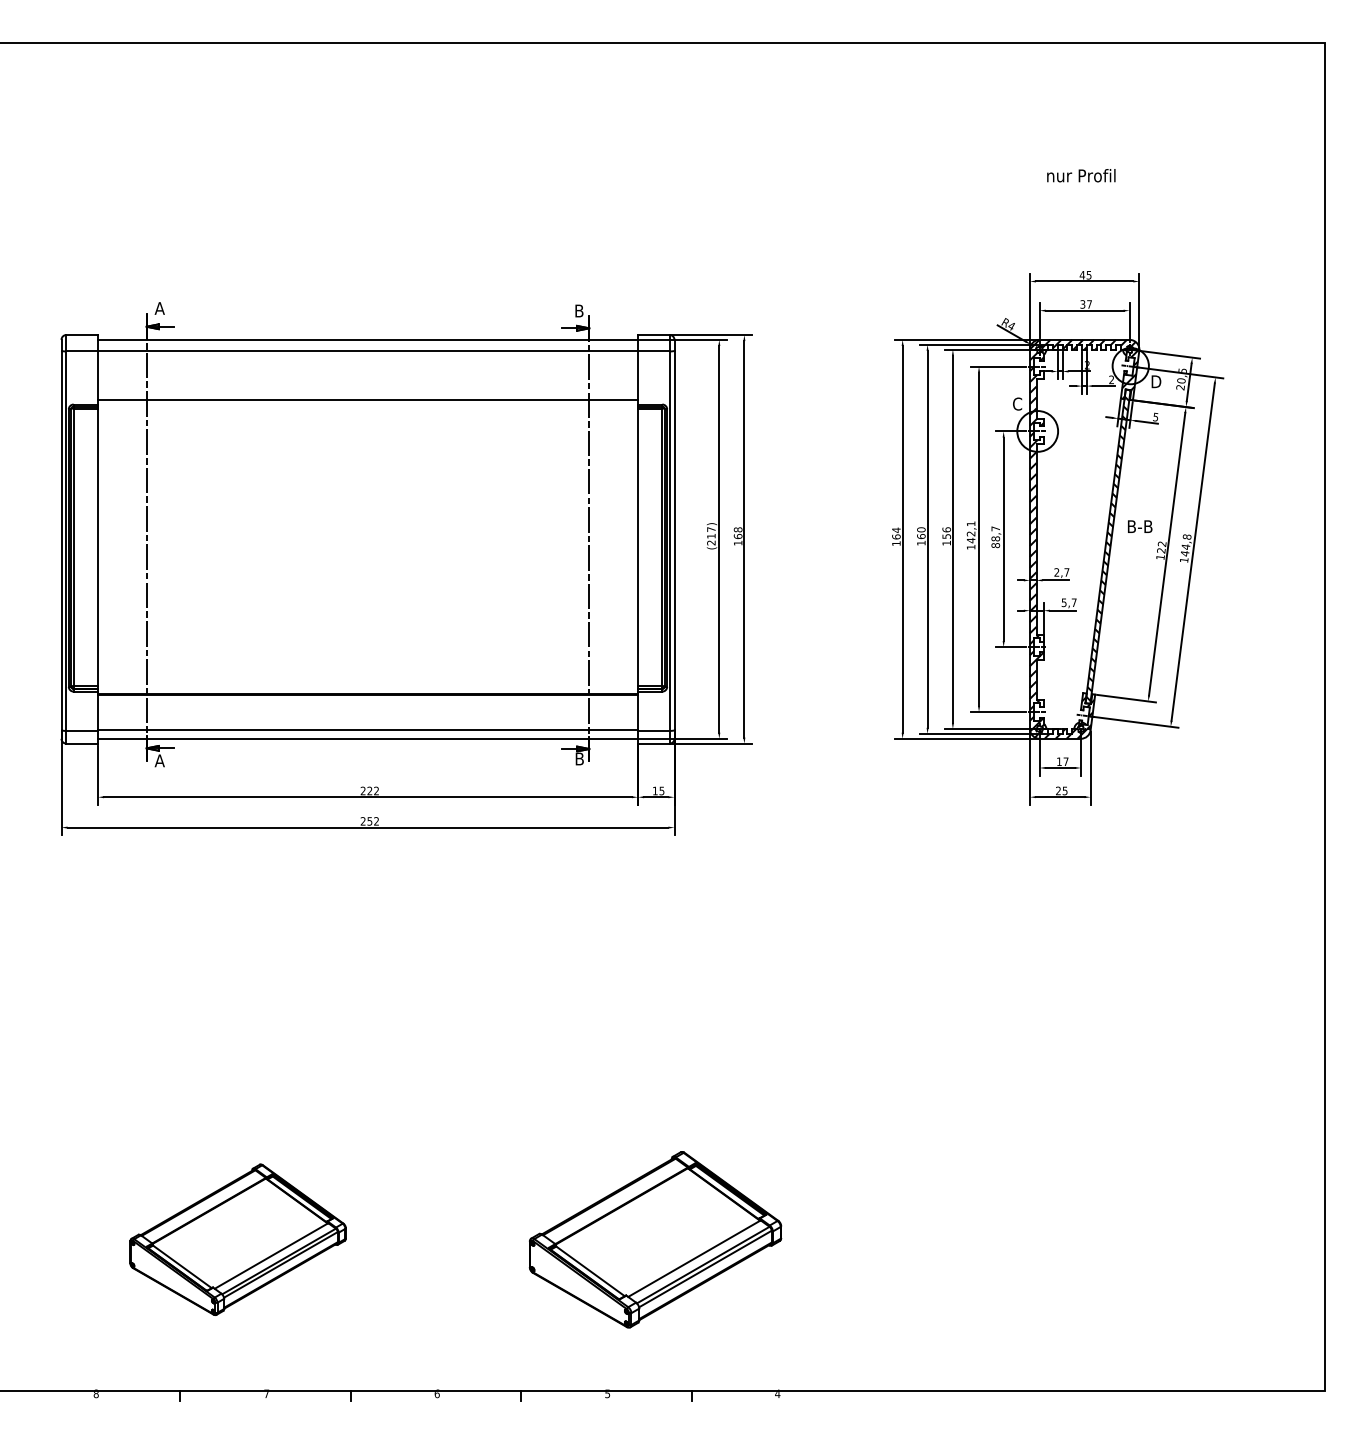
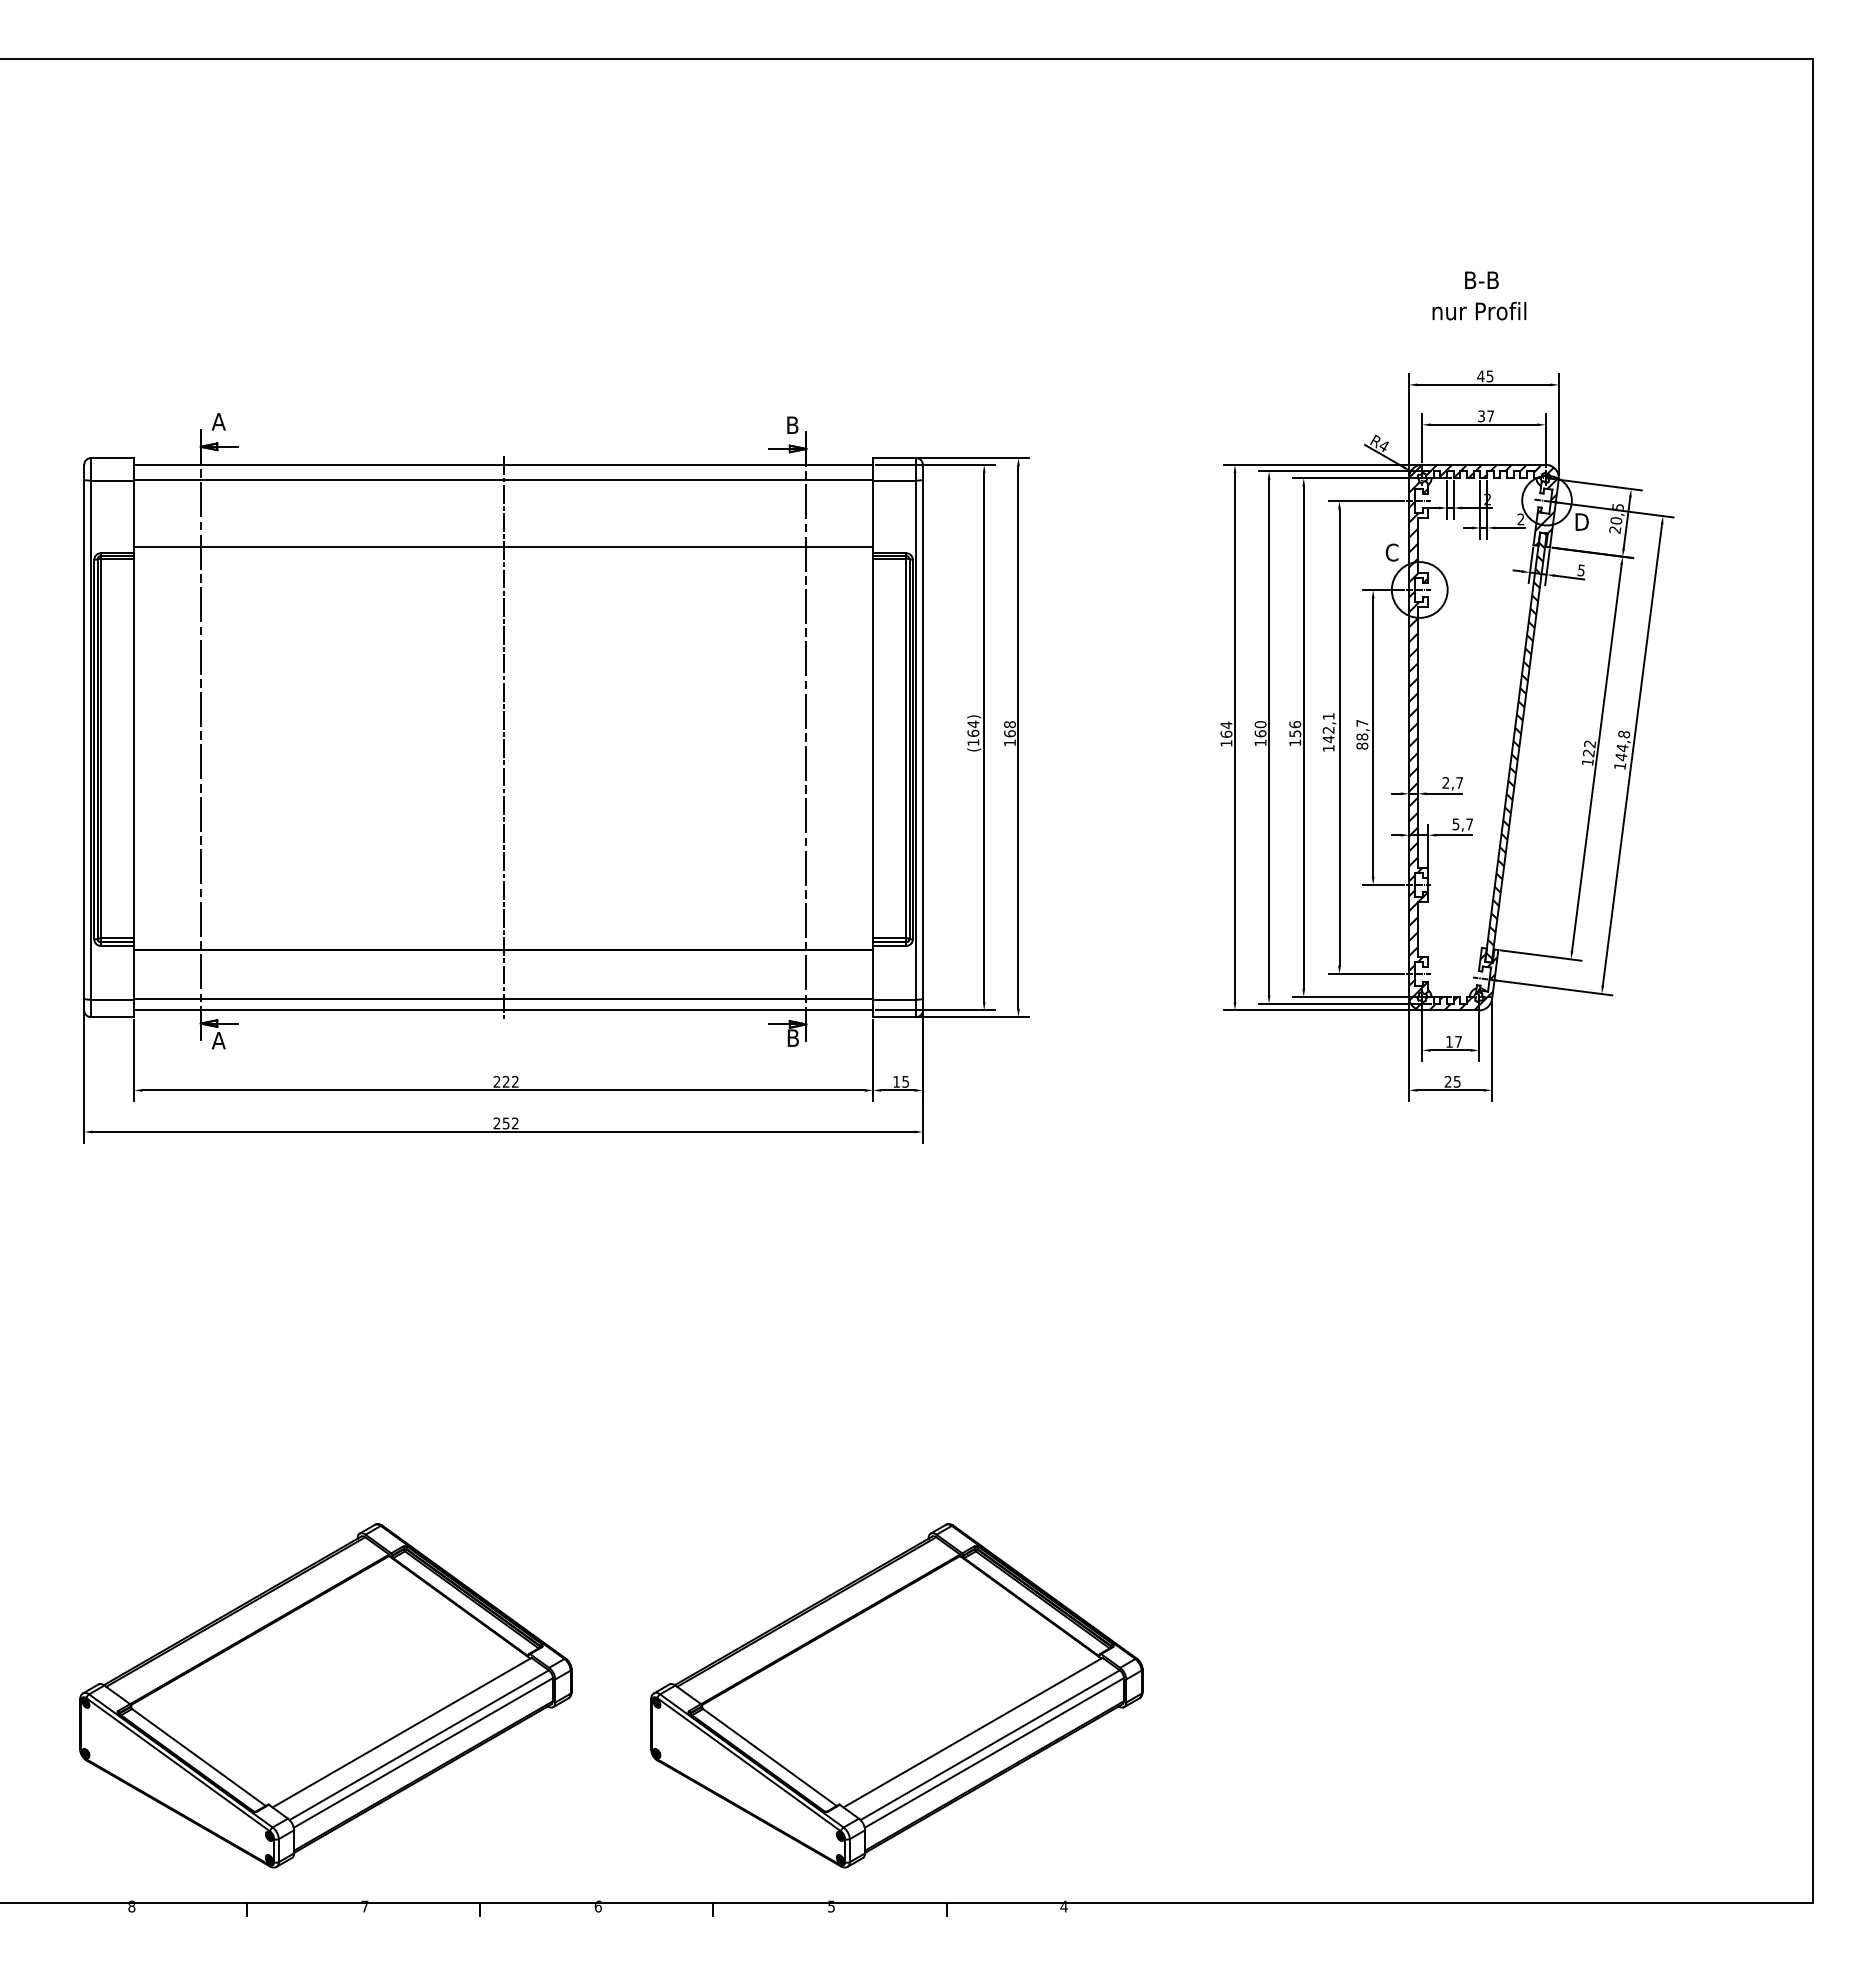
text: (1081, 175) -> (1479, 311), moved
text: (1139, 526) -> (1481, 279), moved
text: (711, 536) -> (973, 733), (217) -> (164)
line: (367, 539) -> (503, 737), added
part: (237, 1239) -> (325, 1695), size x1.67
part: (655, 1239) -> (896, 1695), size x1.43

